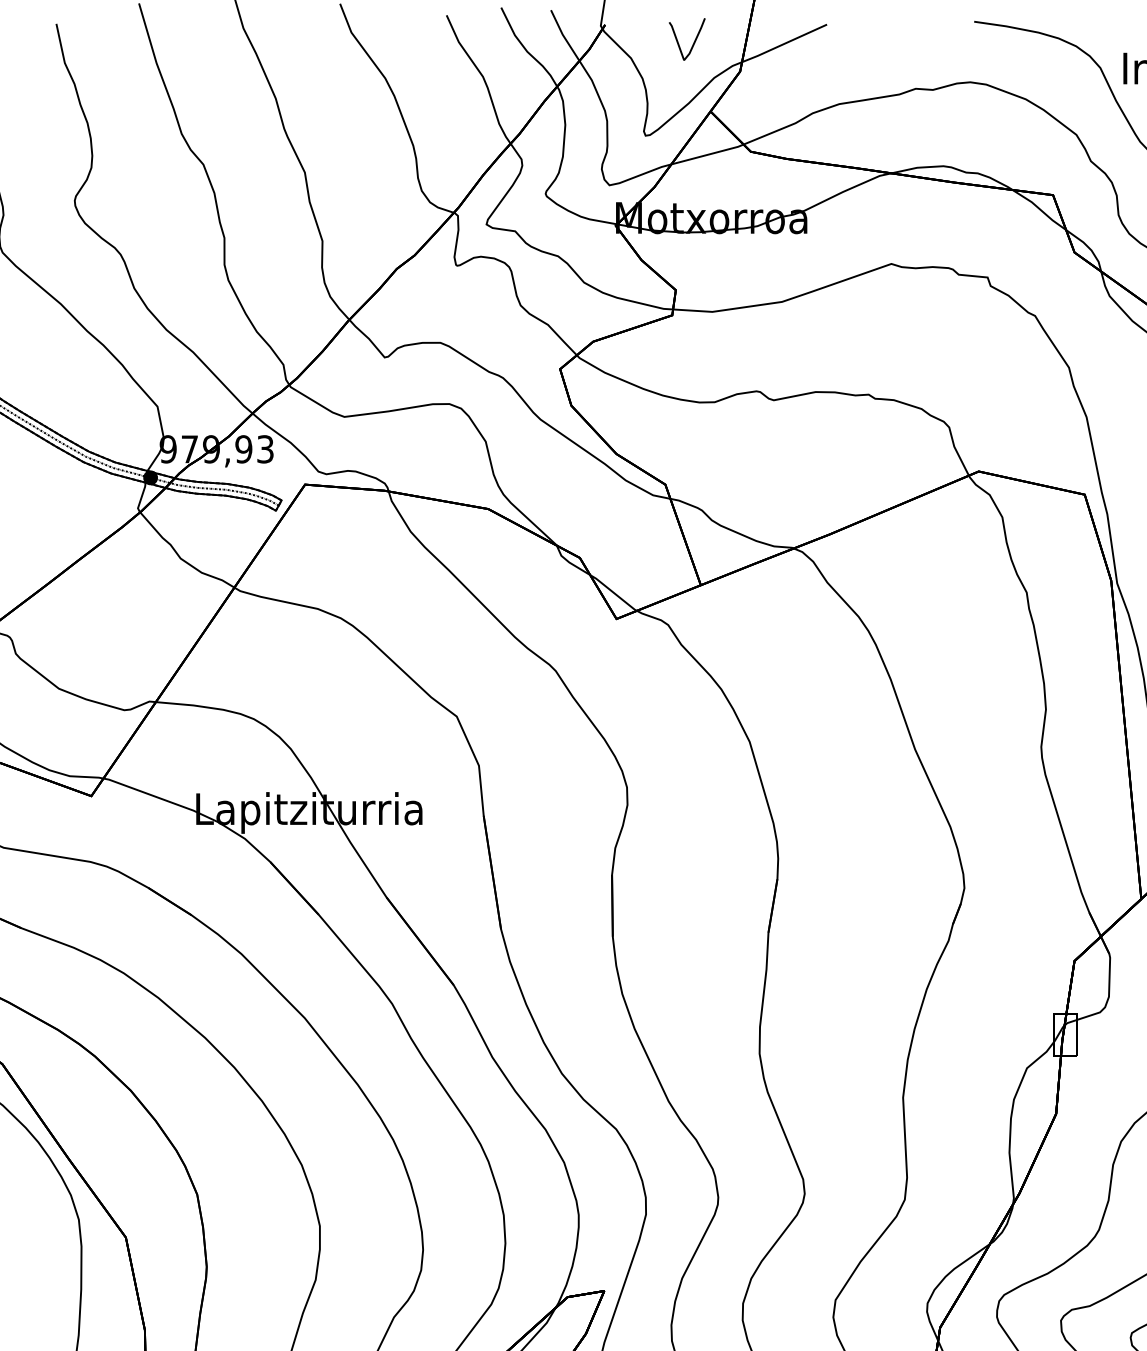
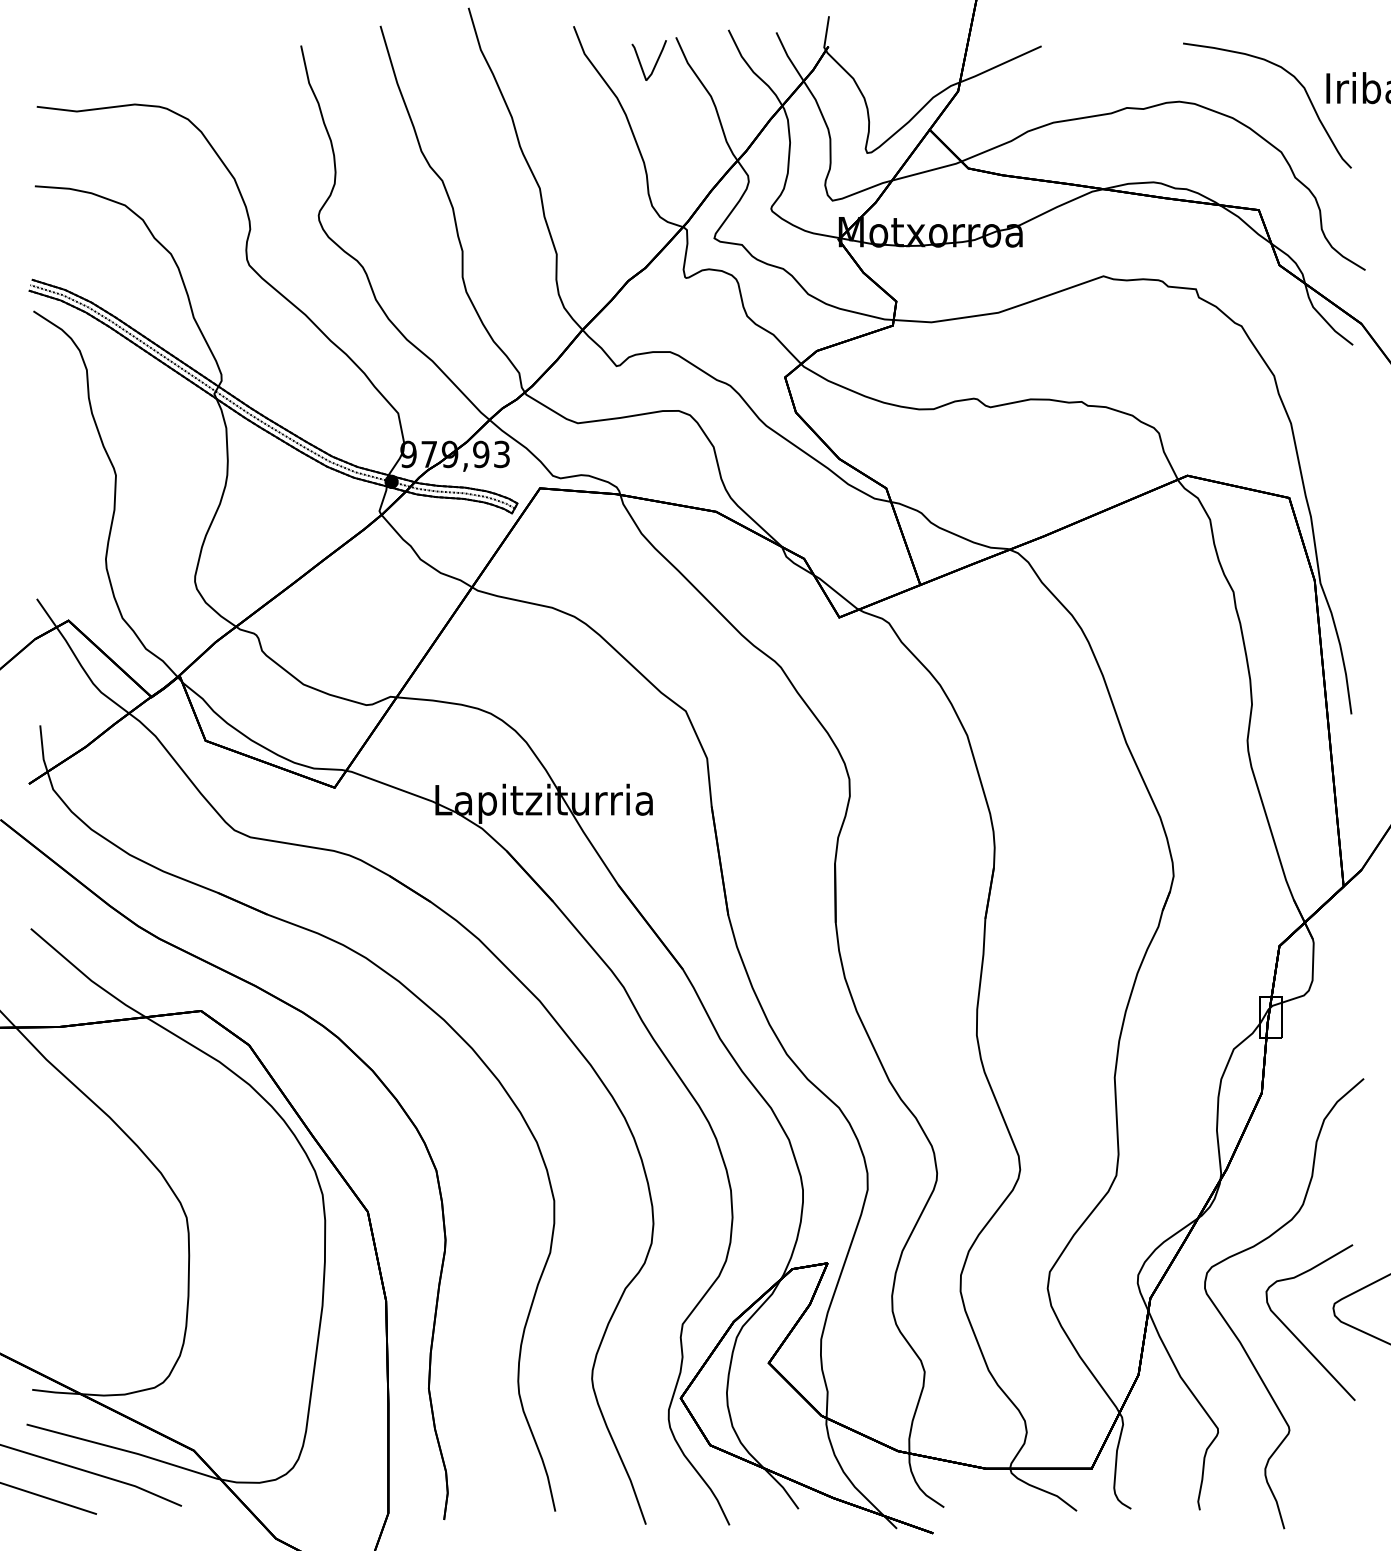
part: (692, 43) -> (654, 64), moved

